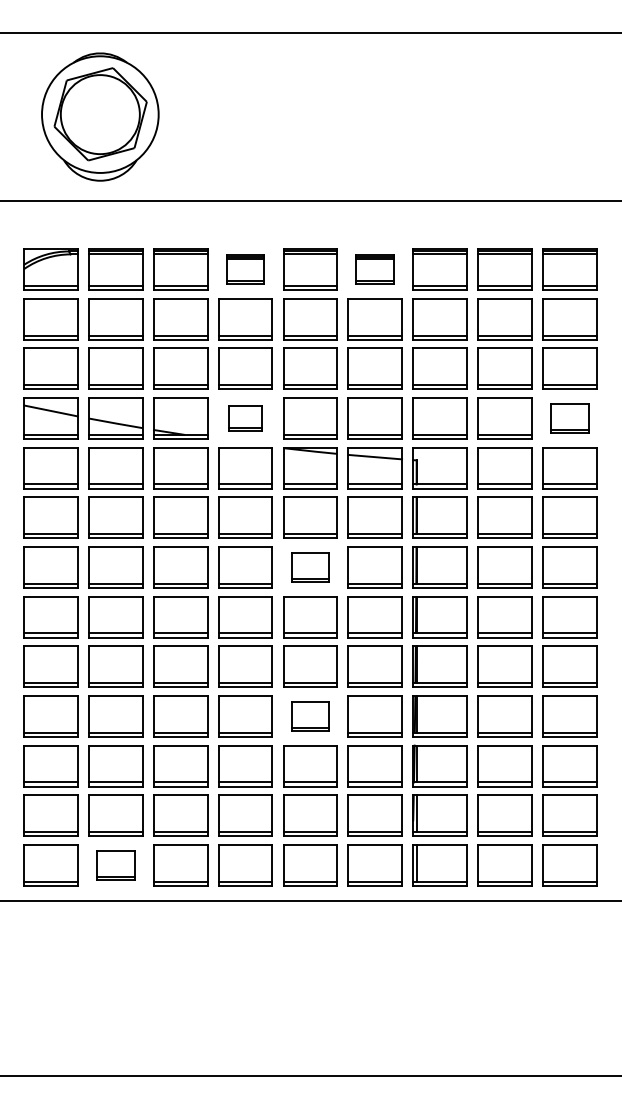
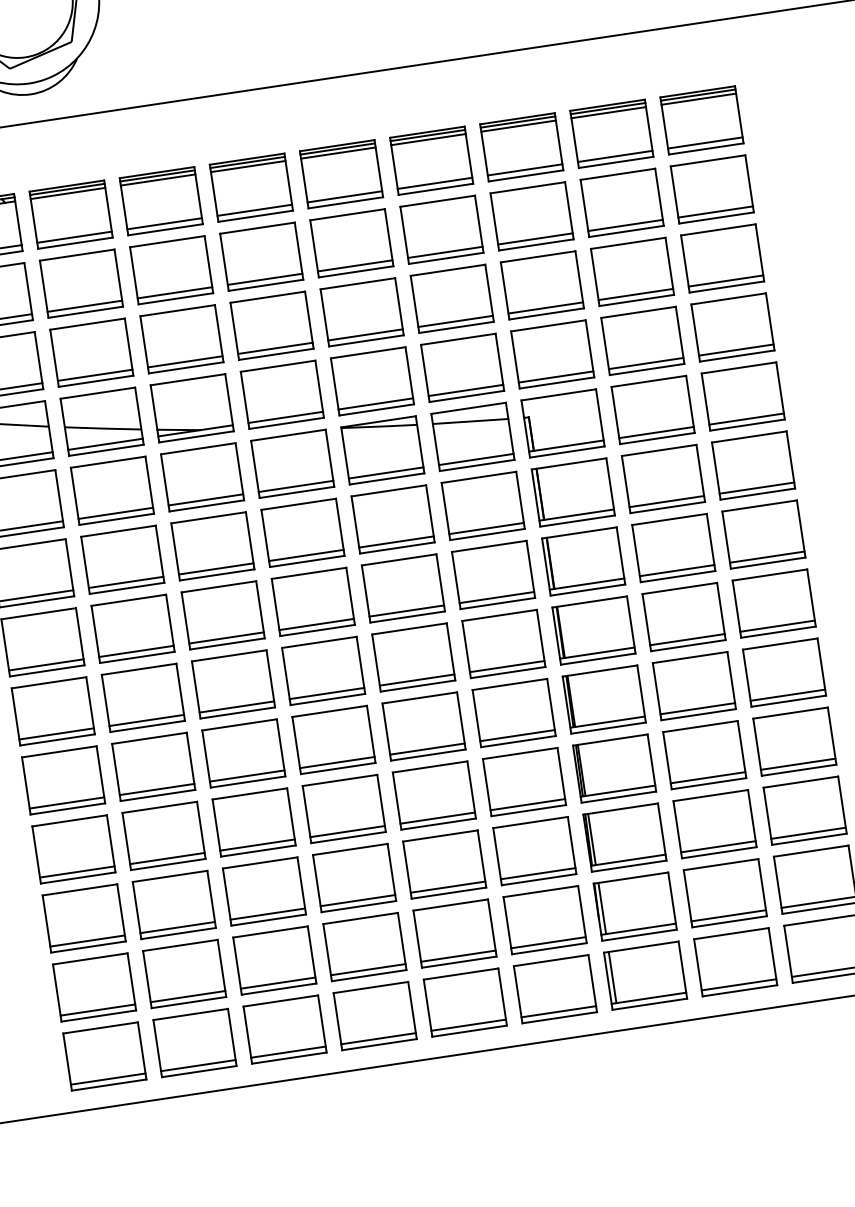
part: (245, 269) -> (251, 187), size x1.43
part: (374, 269) -> (430, 160), size x1.43
part: (245, 418) -> (282, 394), size x1.67
part: (569, 418) -> (732, 327), size x1.43
part: (310, 567) -> (403, 588), size x1.43
part: (310, 716) -> (434, 795), size x1.43
part: (115, 865) -> (194, 1043), size x1.43

